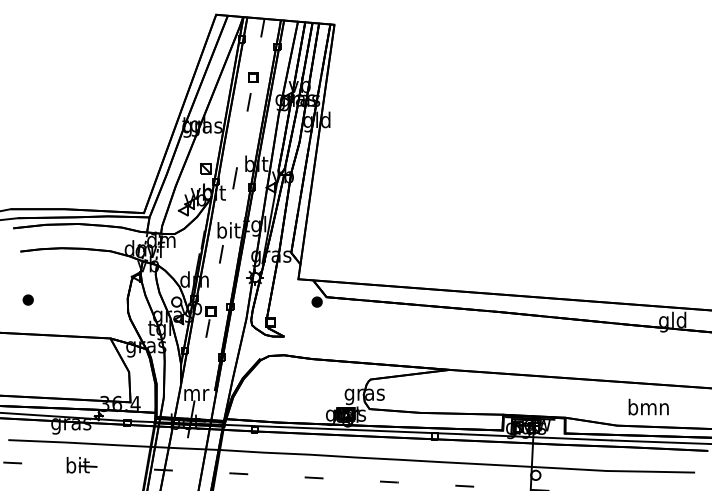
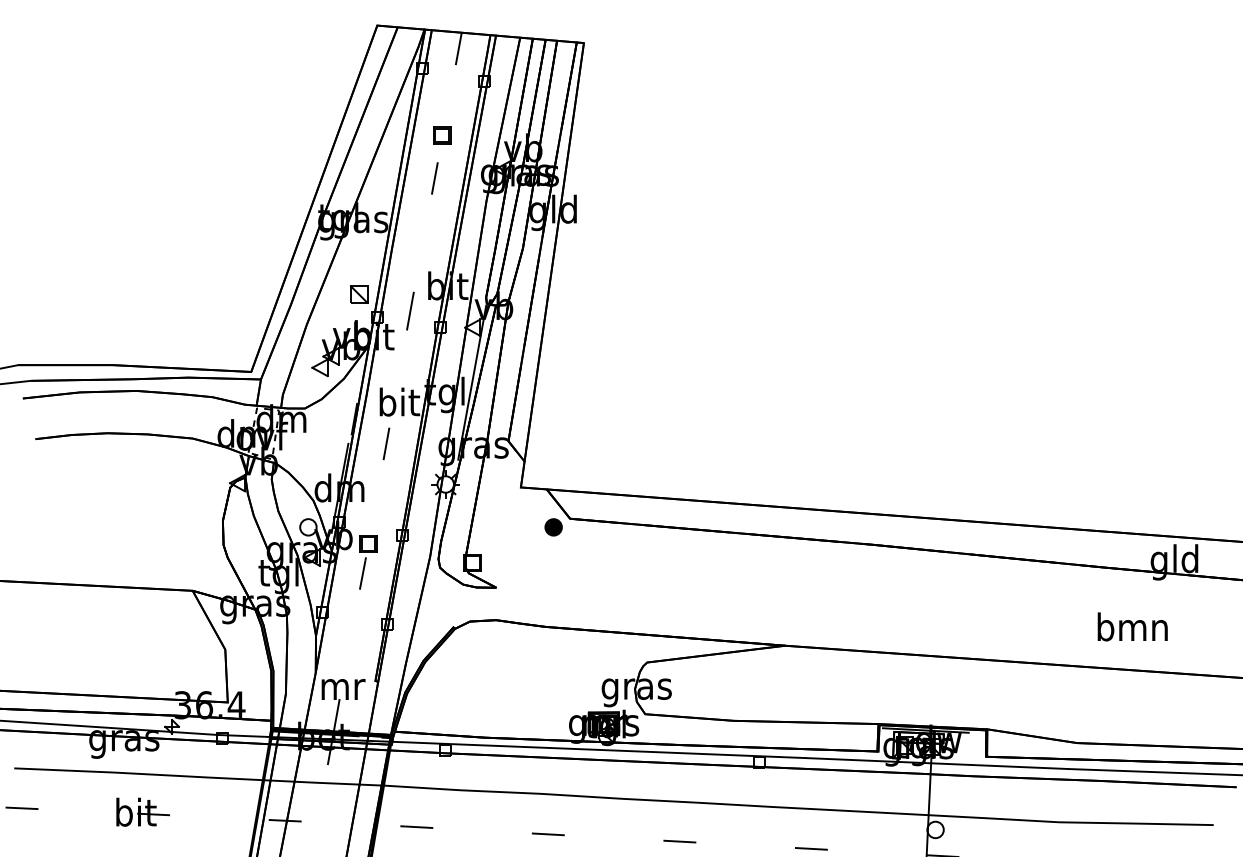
part: (27, 299) -> (47, 522), removed
text: (648, 406) -> (1132, 625), moved

